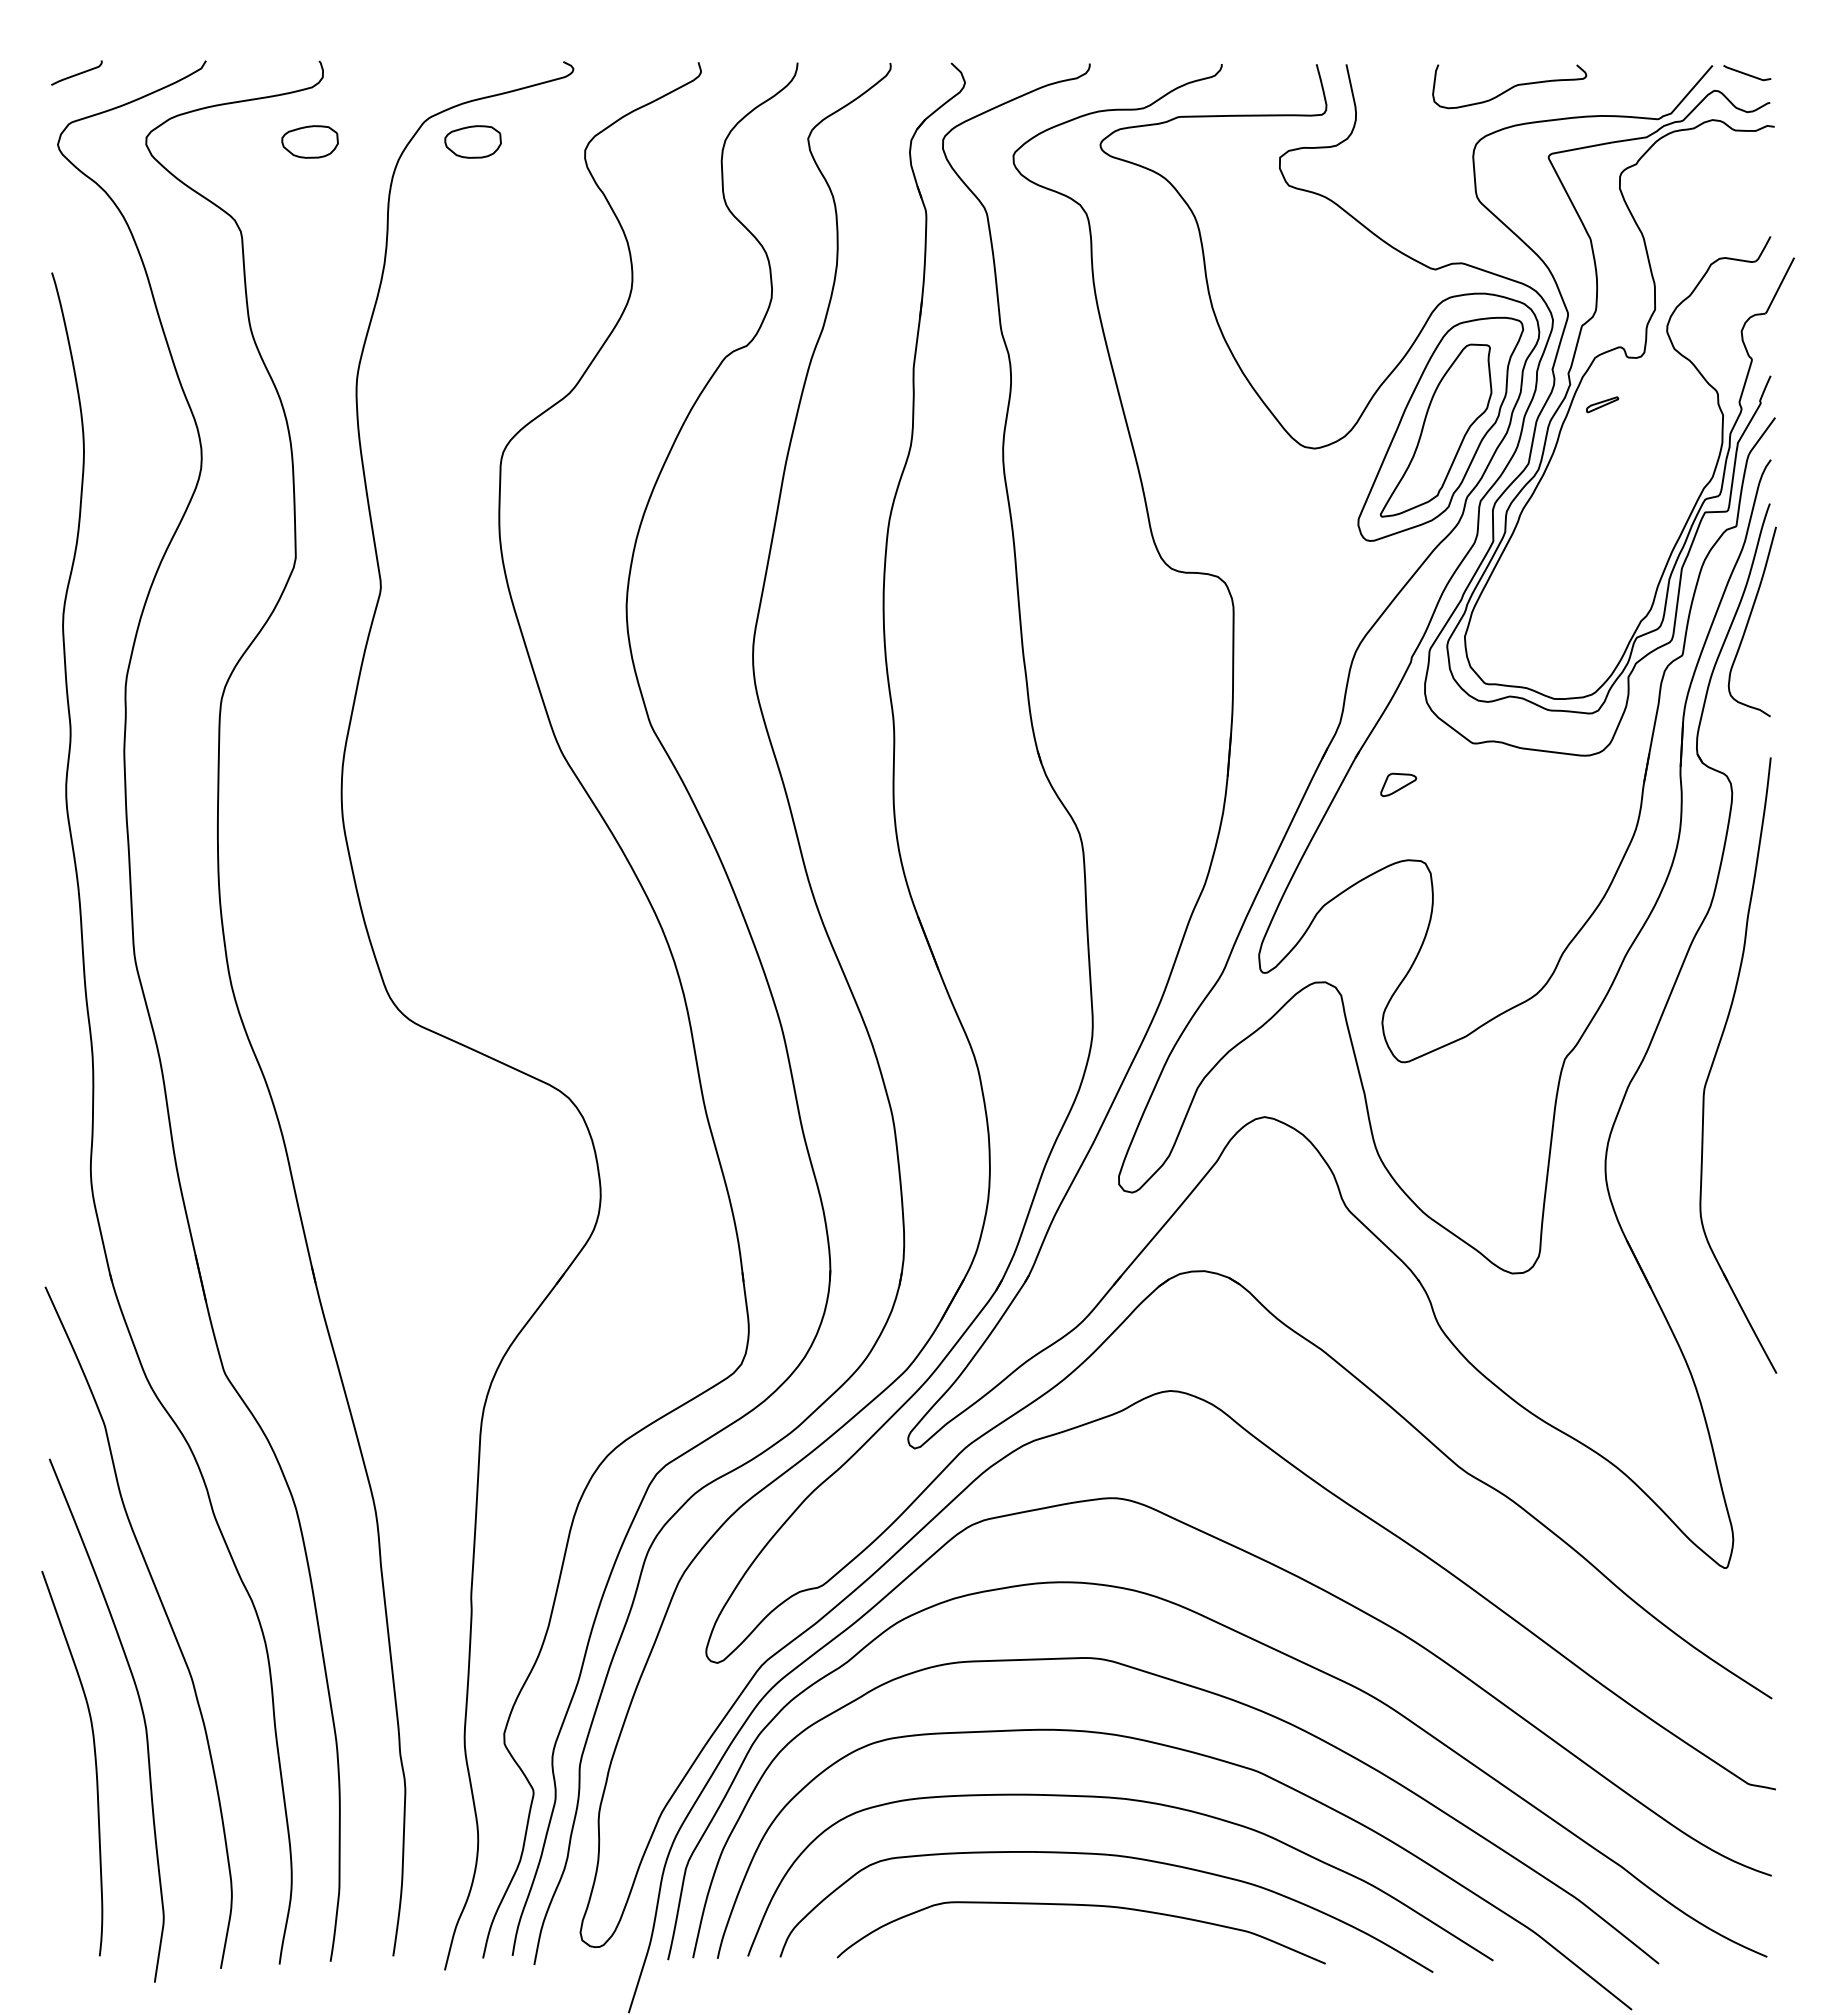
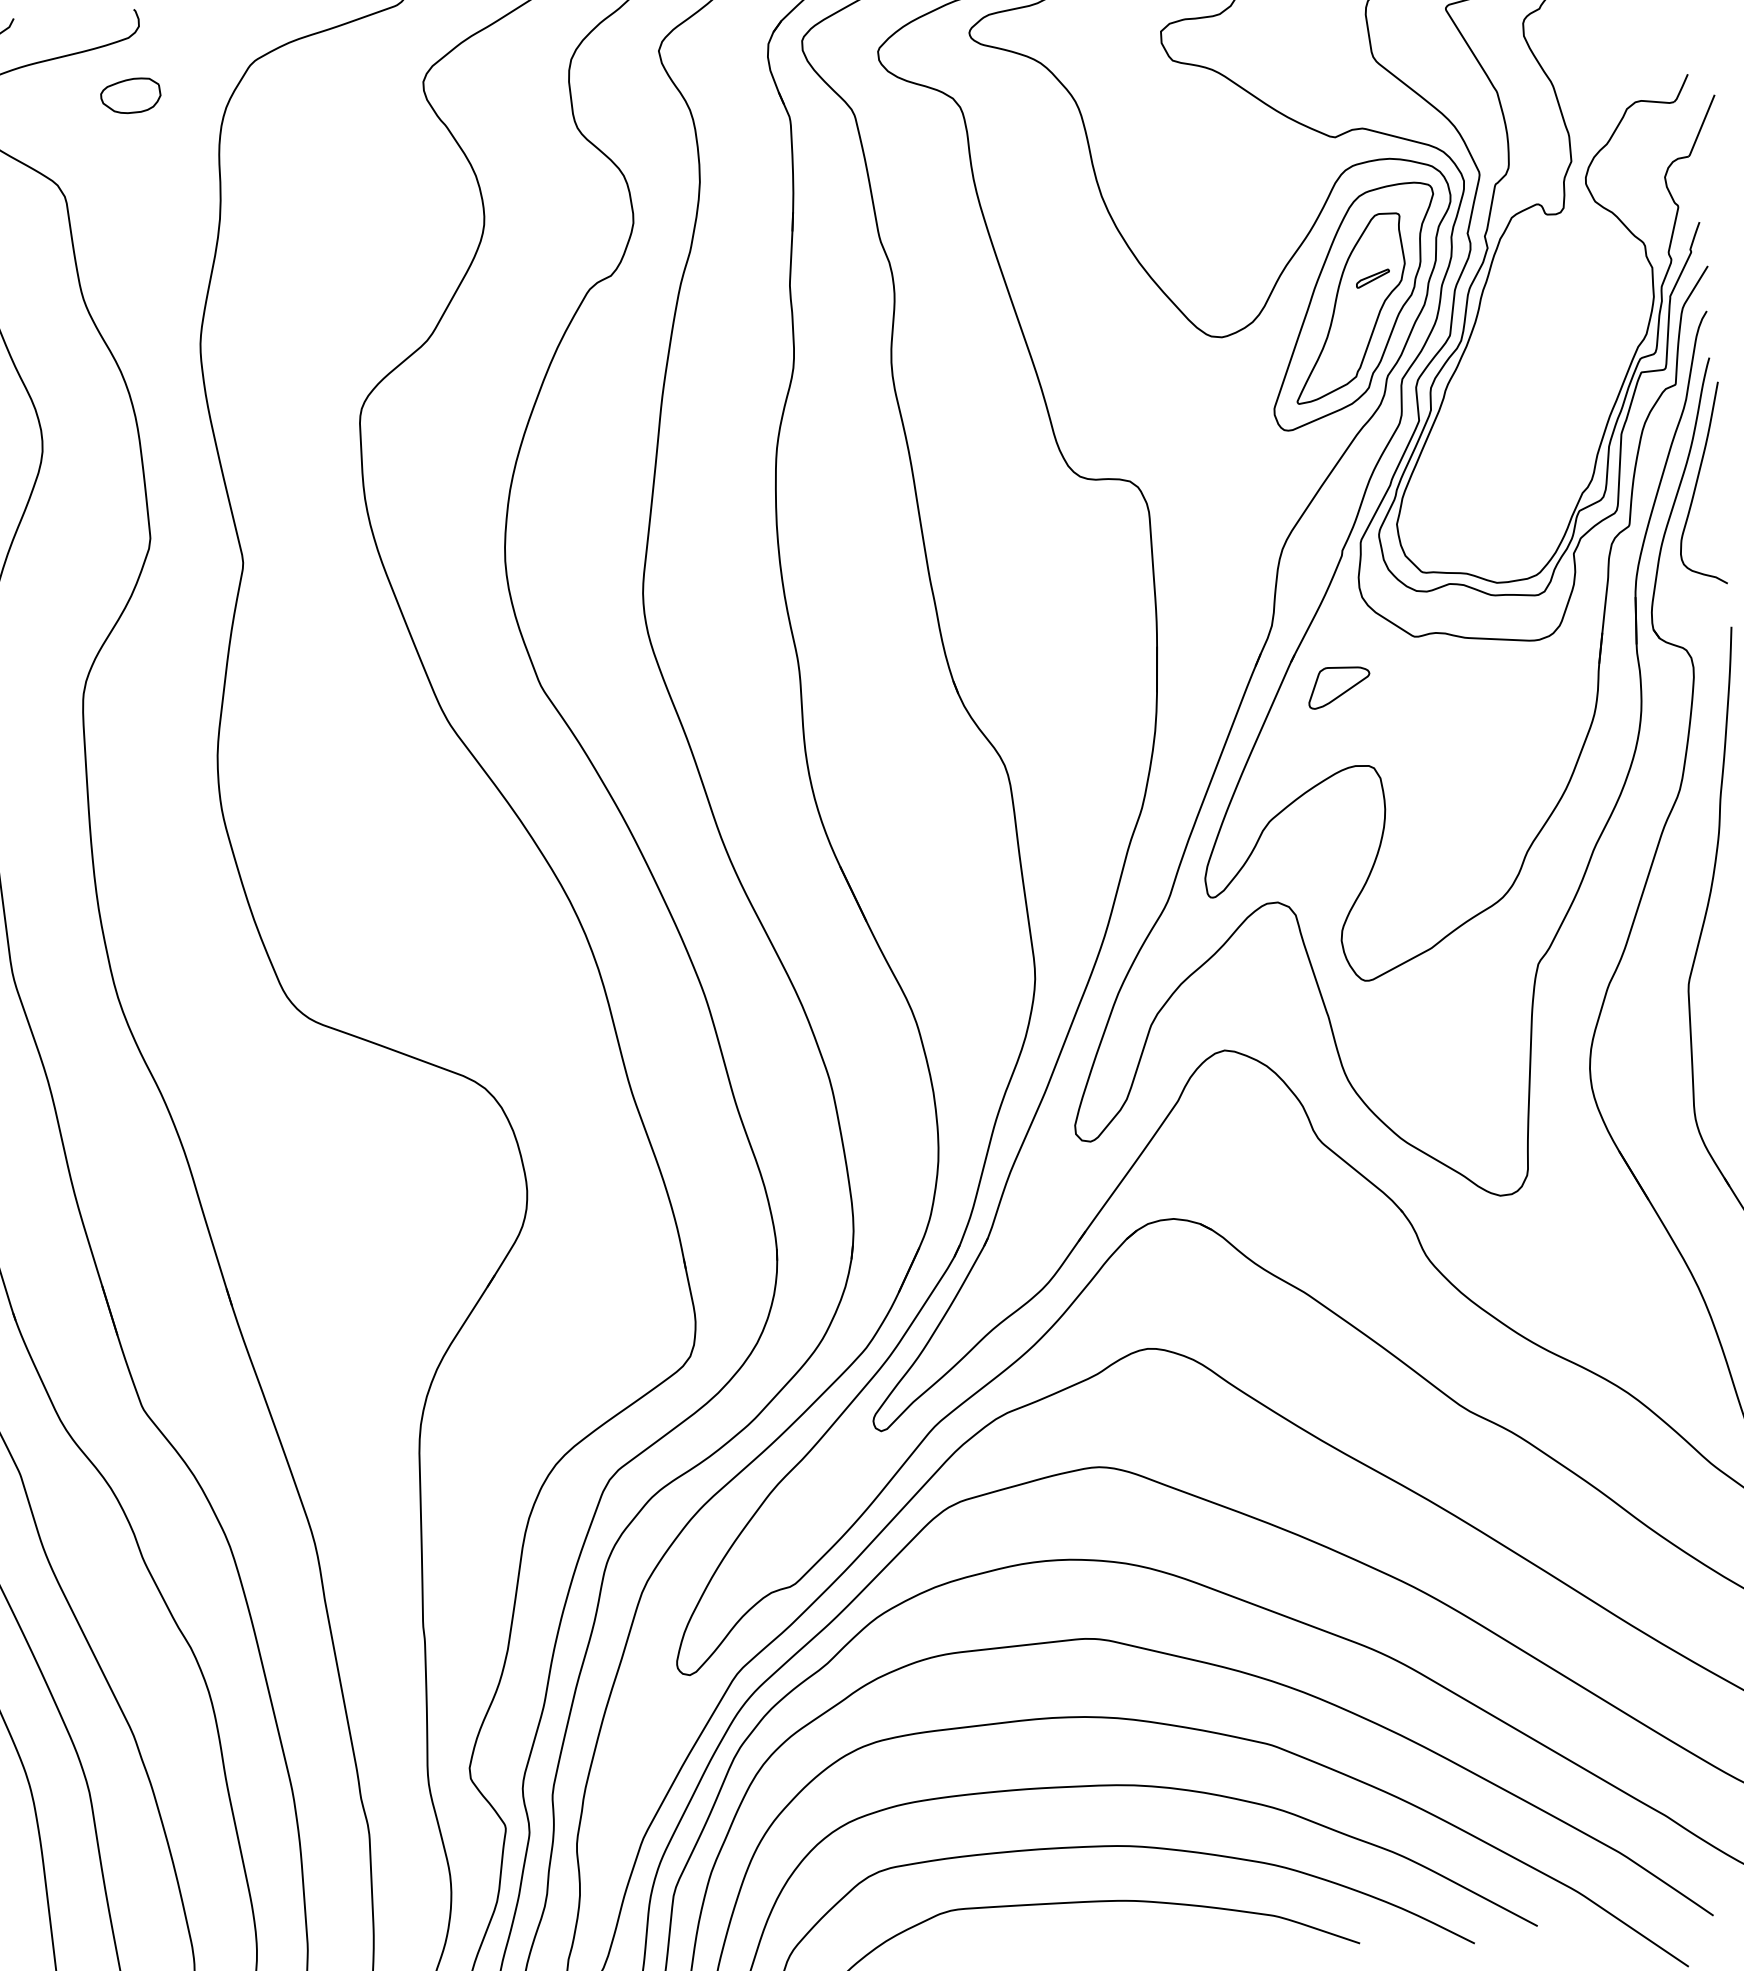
part: (472, 141) -> (303, 81), removed
part: (1602, 404) -> (1372, 278), moved
part: (1398, 784) -> (1338, 686), size x1.67

